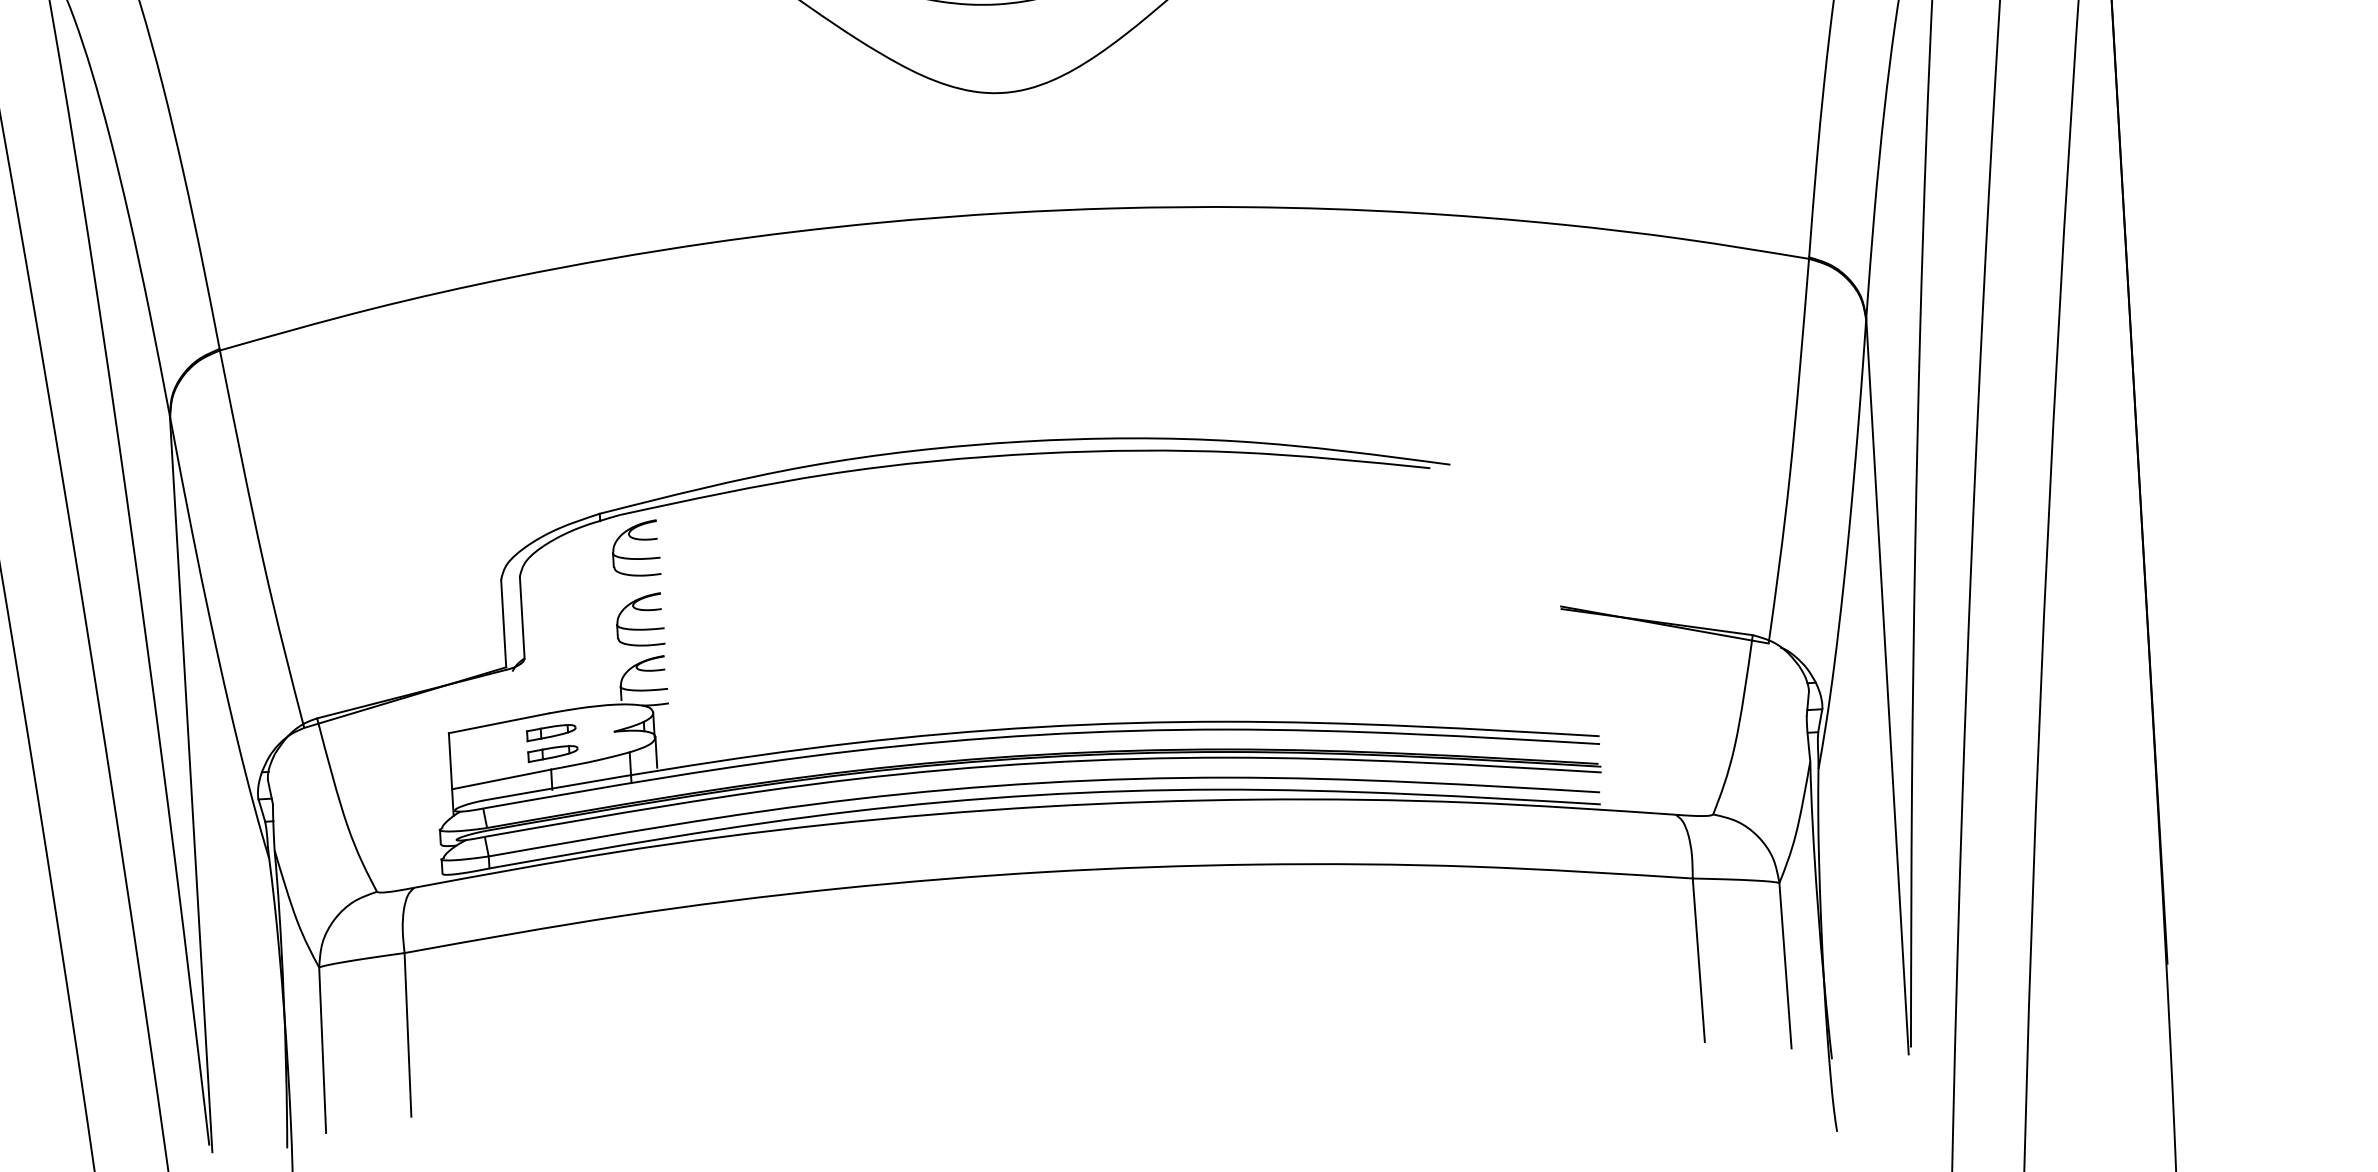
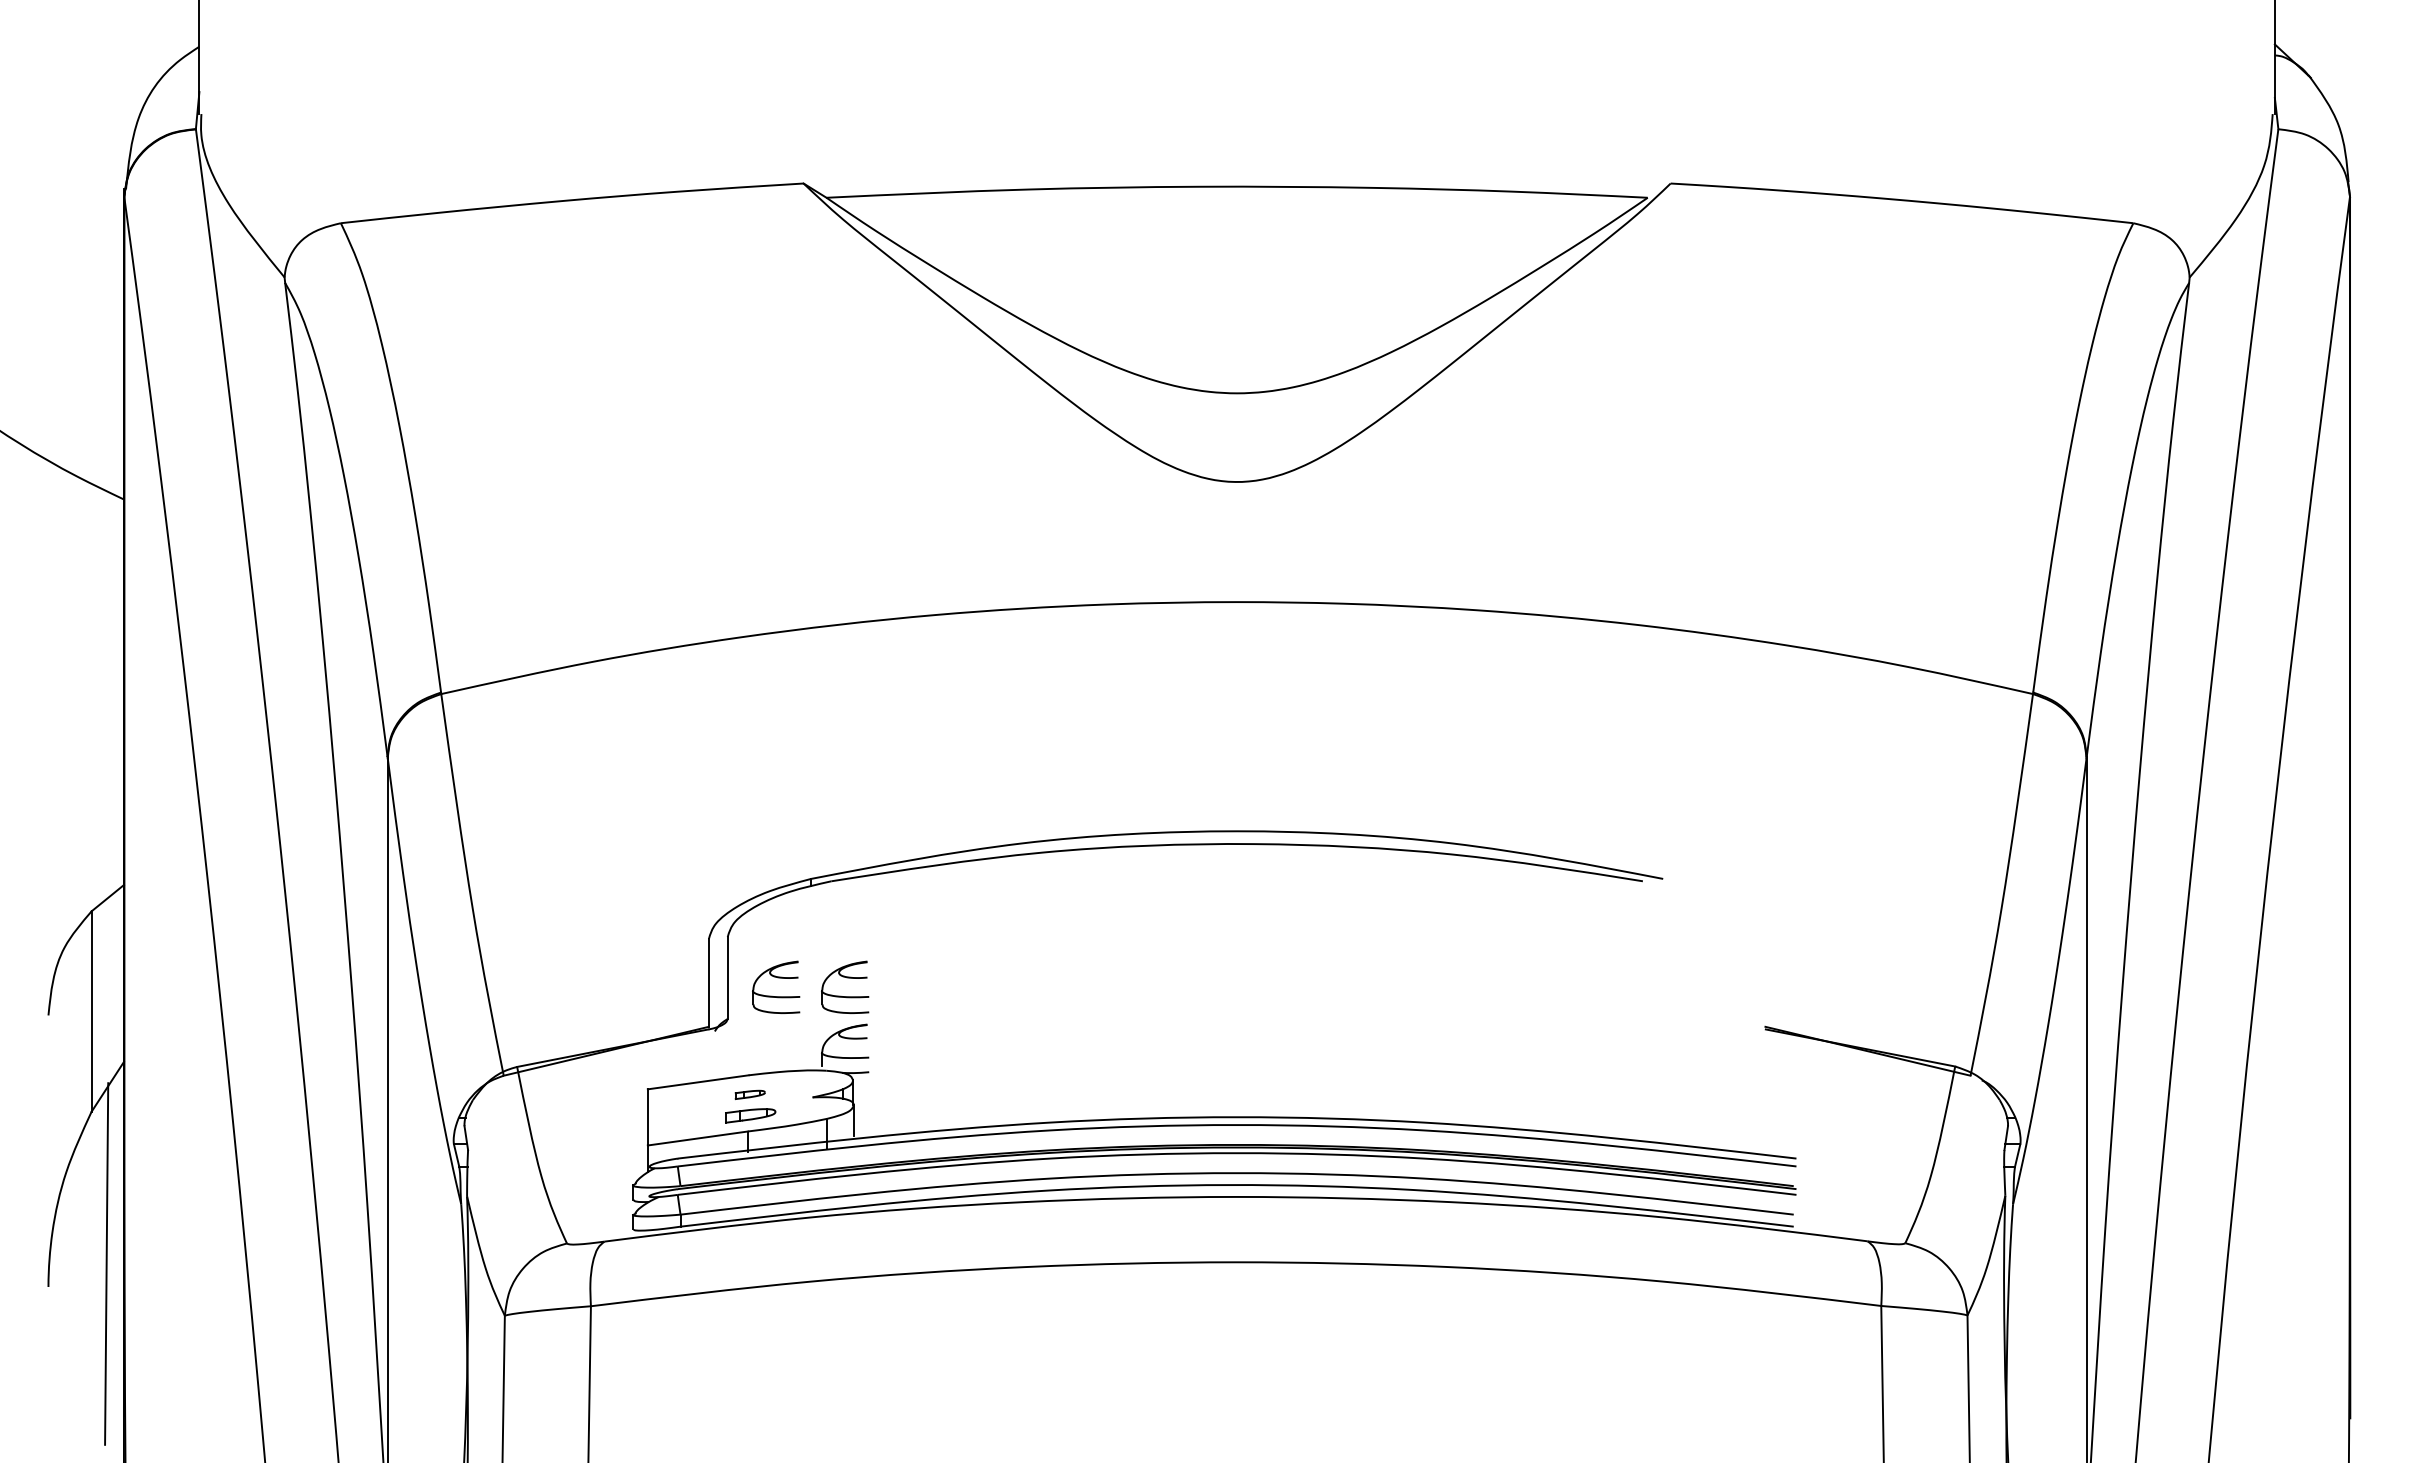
part: (636, 540) -> (846, 907), removed
part: (571, 615) -> (777, 978), added
part: (551, 732) -> (750, 1094), size x0.6

